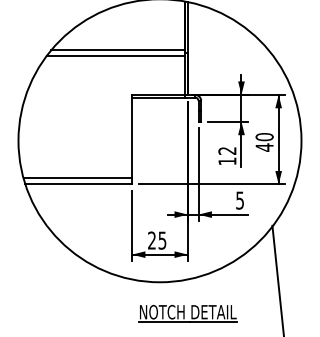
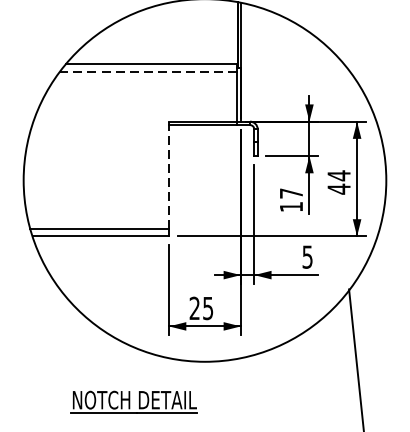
line: (115, 56) -> (147, 72), solid -> dashed
line: (131, 136) -> (168, 174), solid -> dashed
text: (264, 136) -> (338, 174), 40 -> 44
text: (227, 150) -> (291, 192), 12 -> 17
part: (187, 313) -> (133, 401), moved

